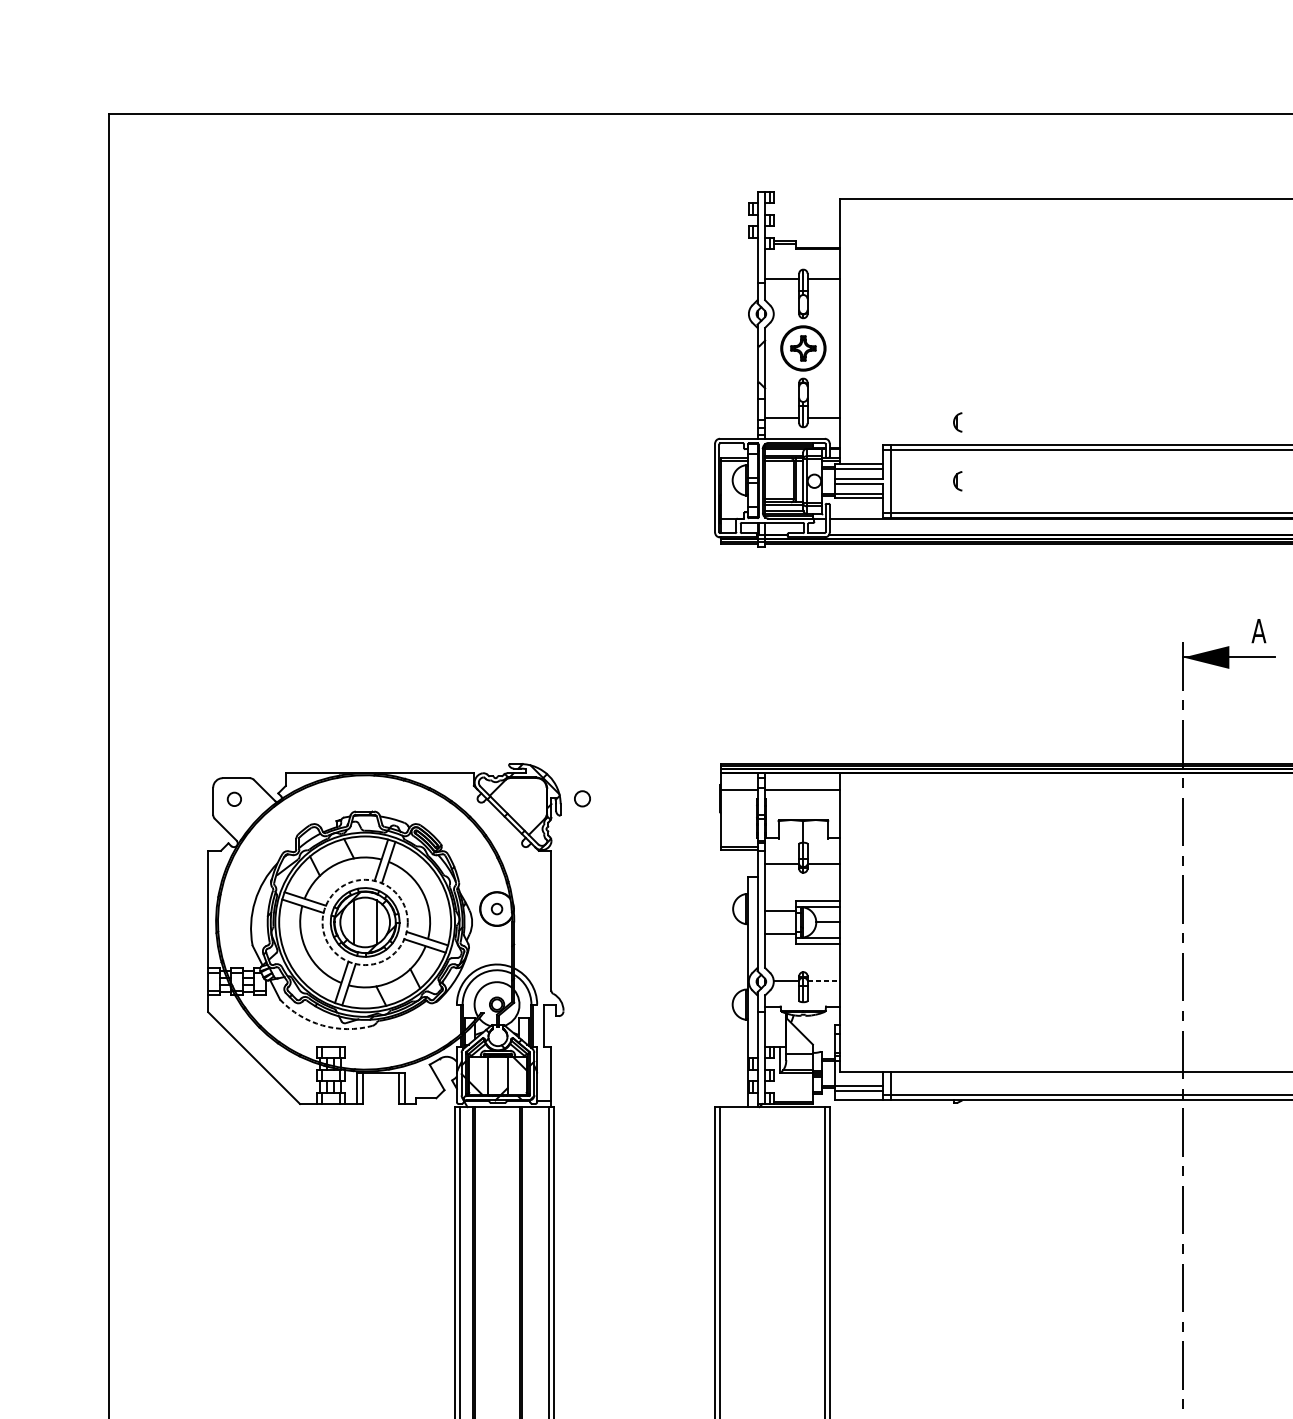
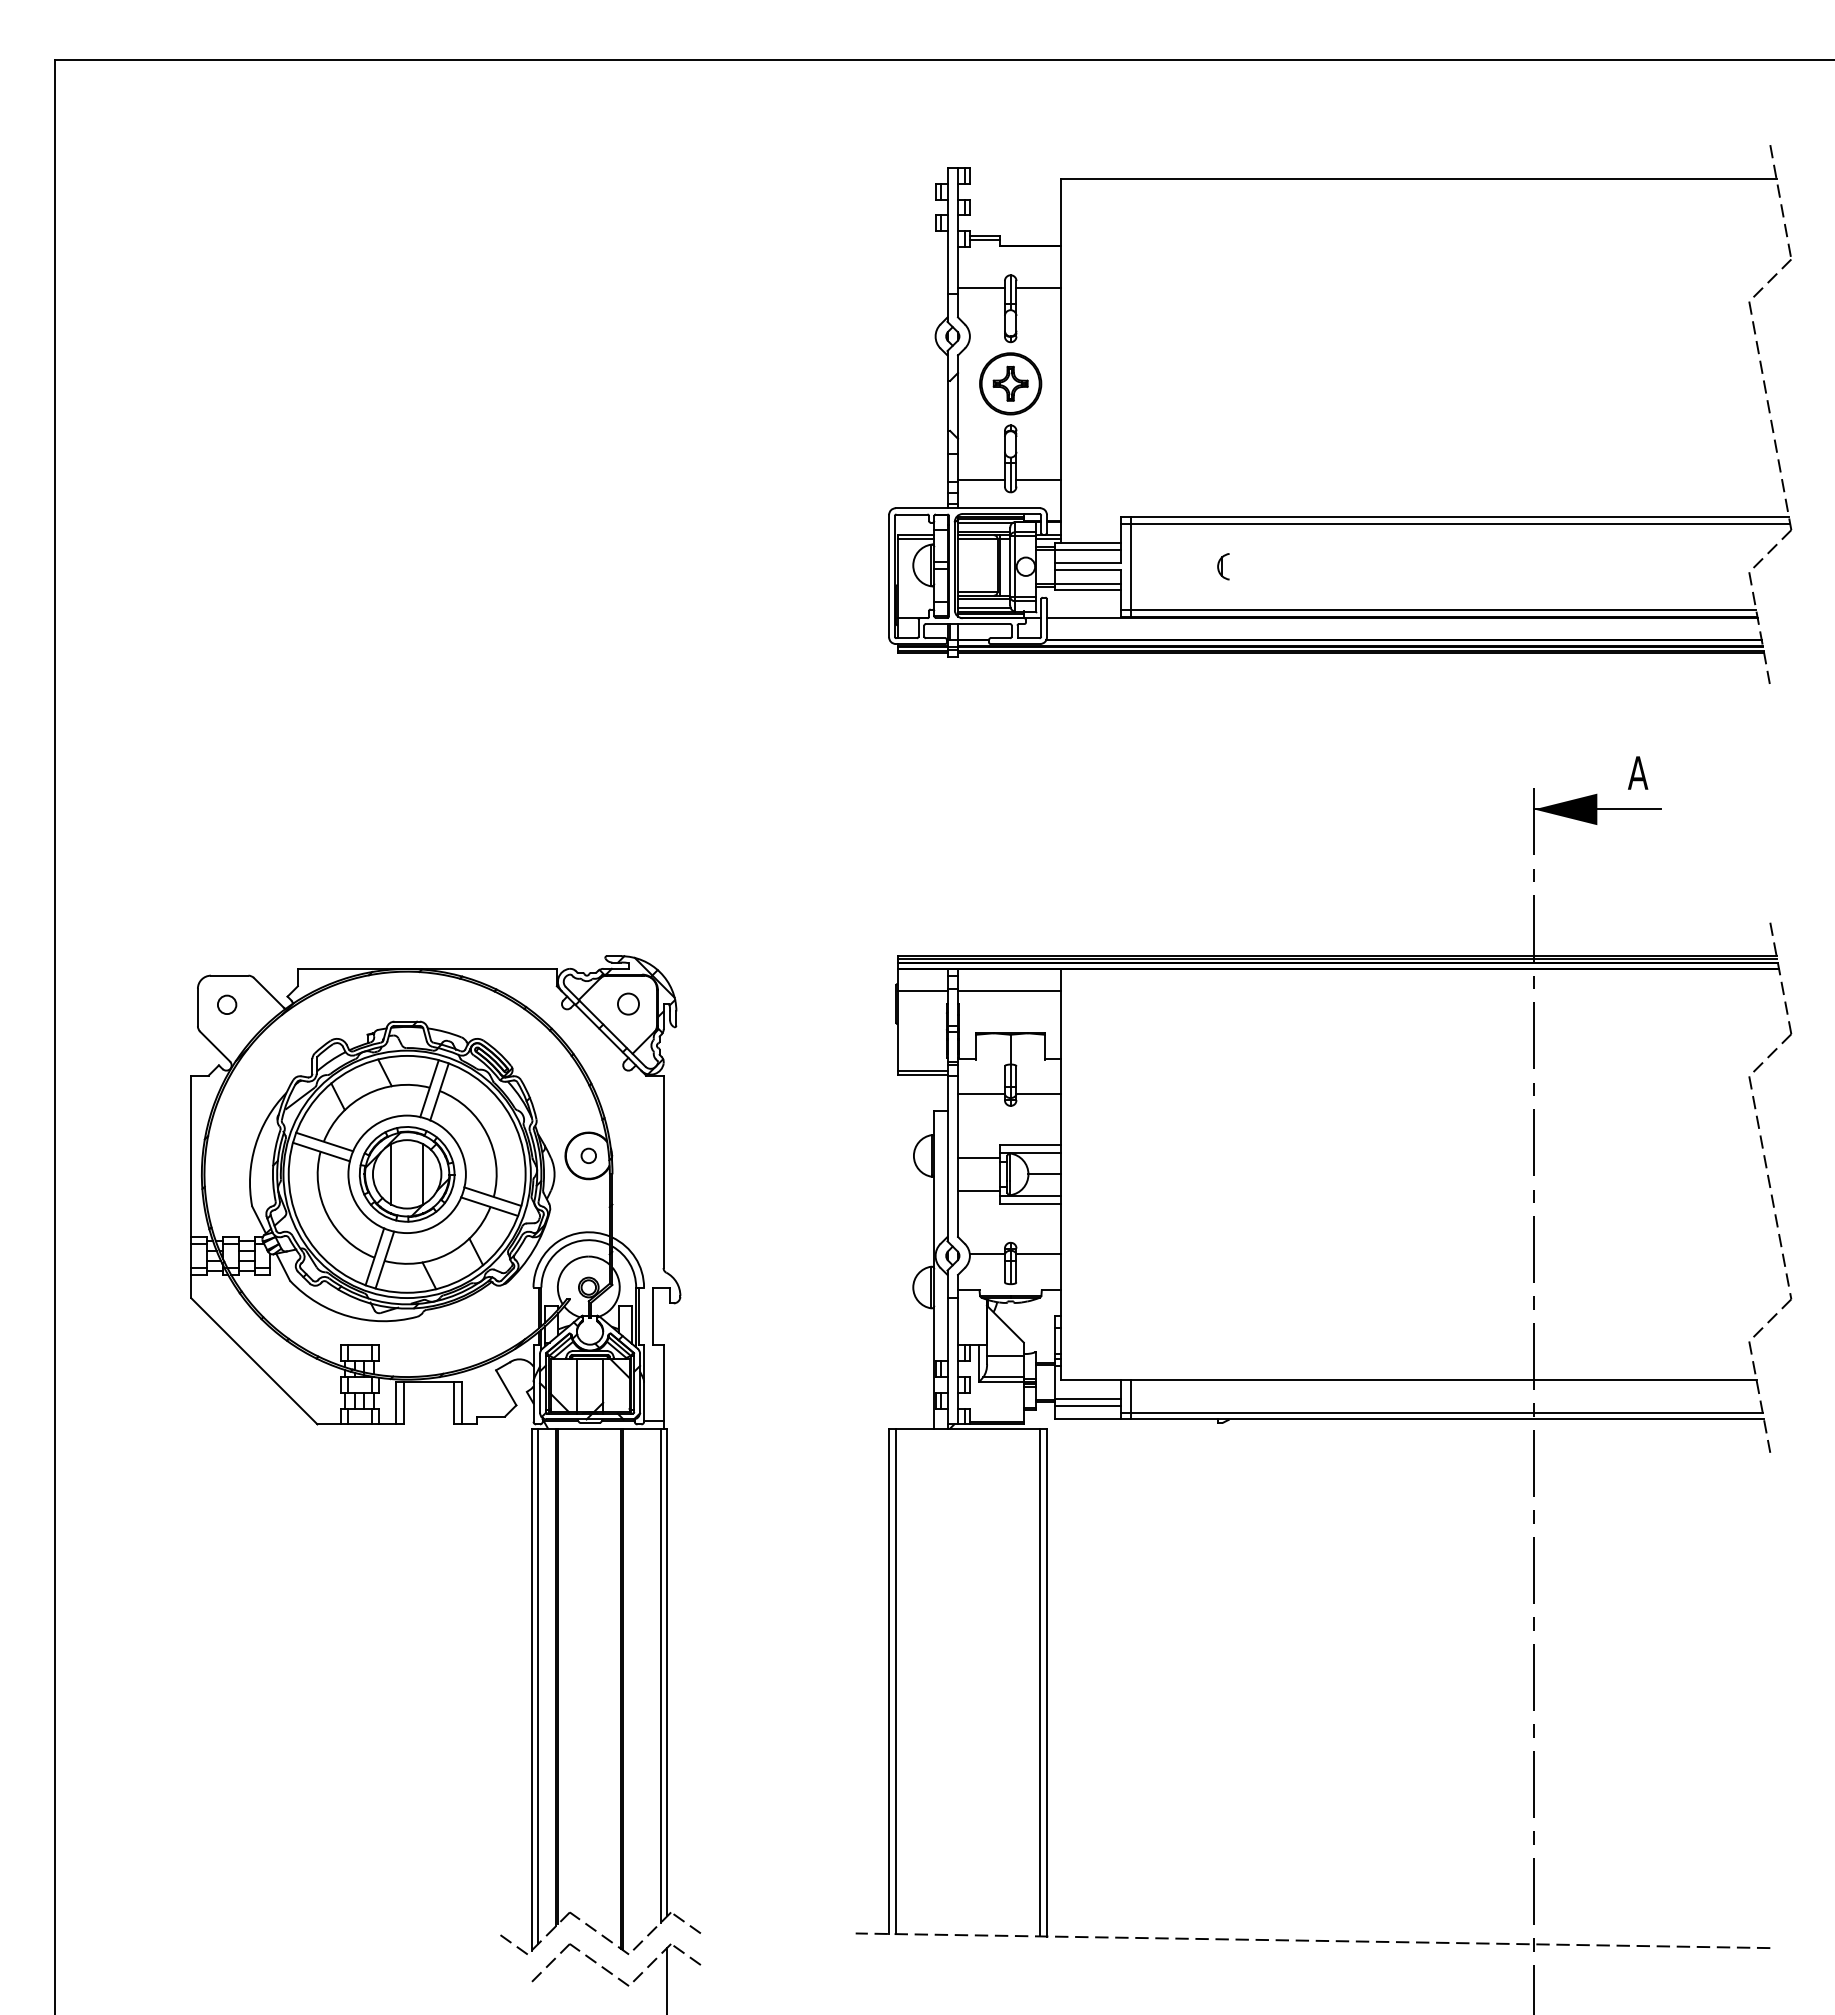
part: (957, 422) -> (1223, 485), removed
circle: (582, 798) -> (628, 1003), moved
circle: (364, 922) -> (406, 1174), dashed -> solid
line: (824, 980) -> (1039, 1254), dashed -> solid
arc: (322, 1025) -> (348, 1316), dashed -> solid

